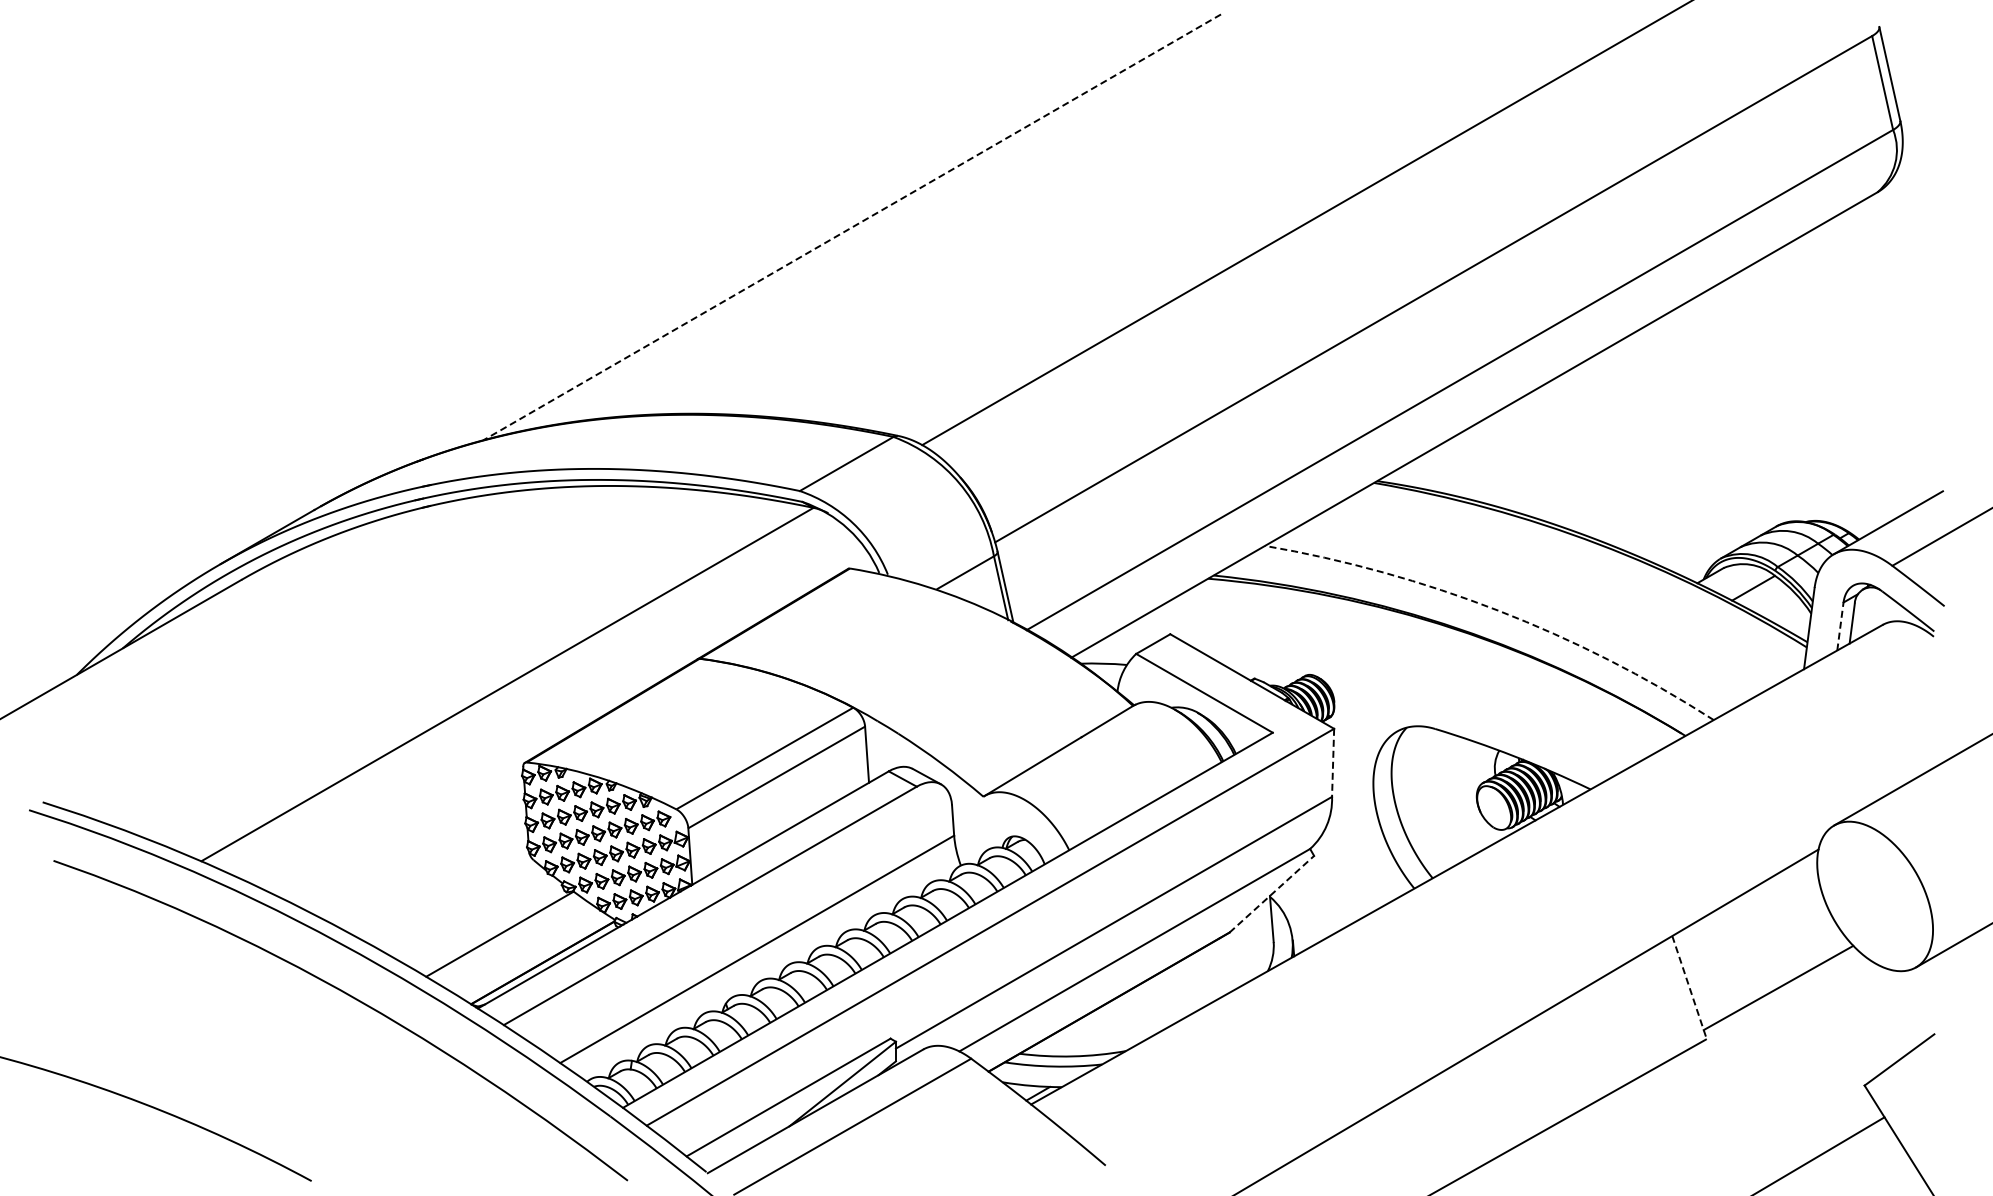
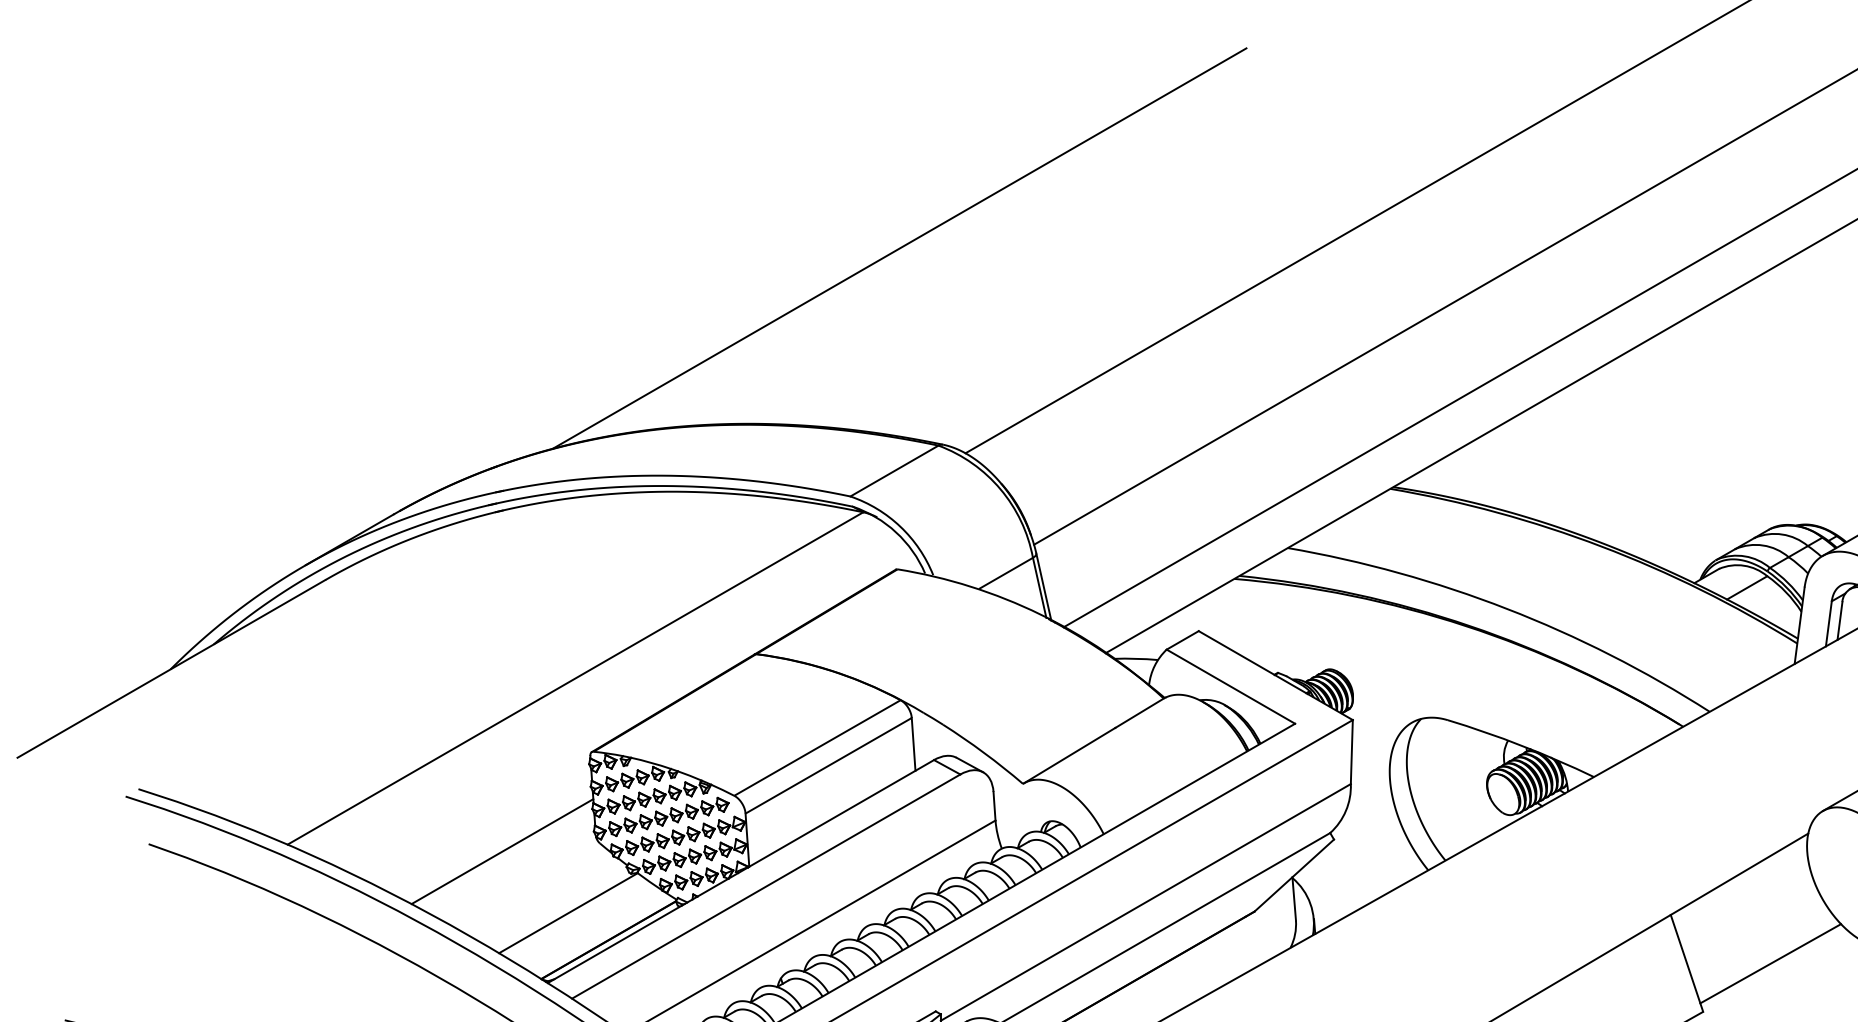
line: (852, 227) -> (899, 248), dashed -> solid
arc: (1498, 610) -> (1507, 608), dashed -> solid
line: (1840, 626) -> (1828, 623), dashed -> solid
line: (1333, 763) -> (1352, 752), dashed -> solid
line: (429, 868) -> (502, 851), added
line: (1272, 893) -> (1294, 874), dashed -> solid
line: (1689, 988) -> (1686, 964), dashed -> solid

